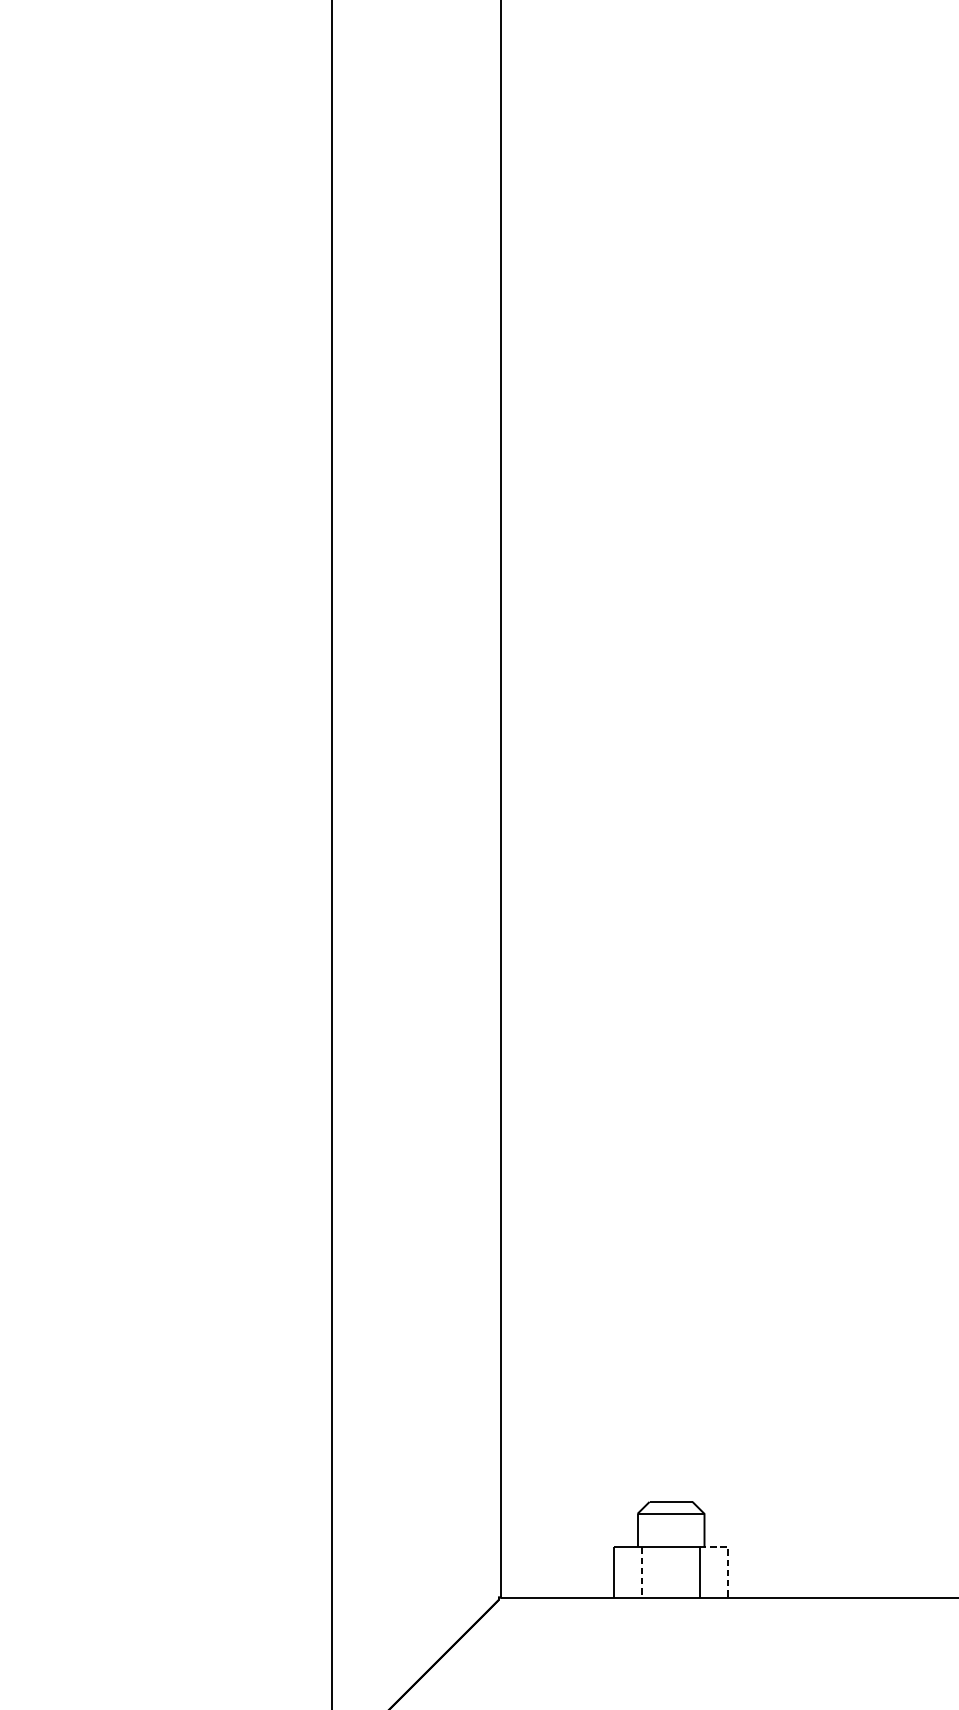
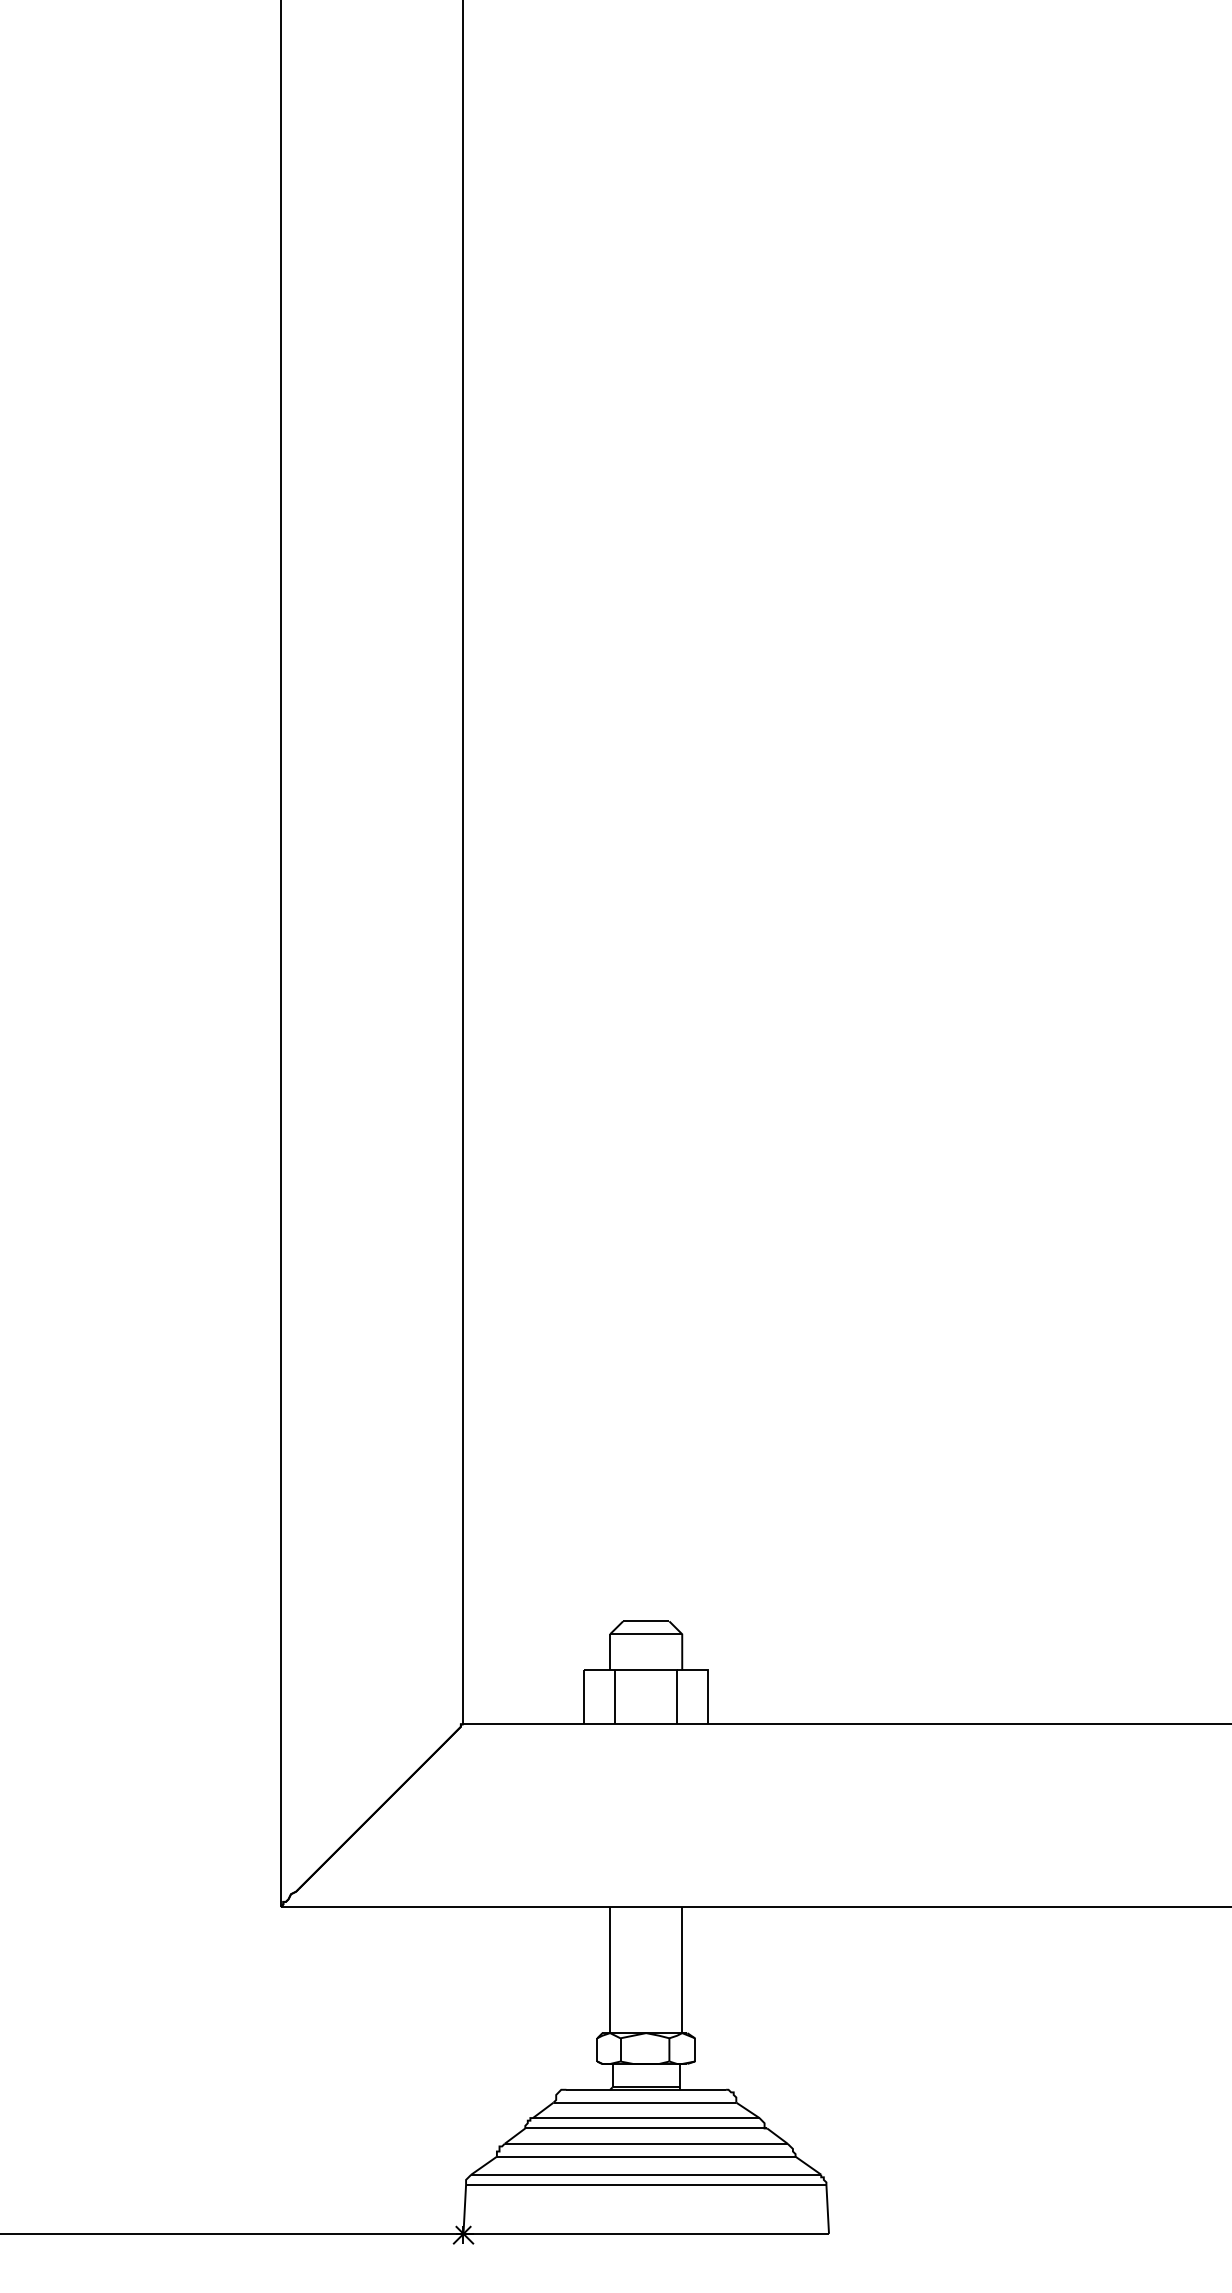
line: (728, 1558) -> (708, 1682), dashed -> solid
line: (642, 1572) -> (615, 1697), dashed -> solid

